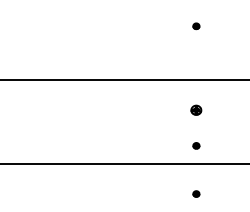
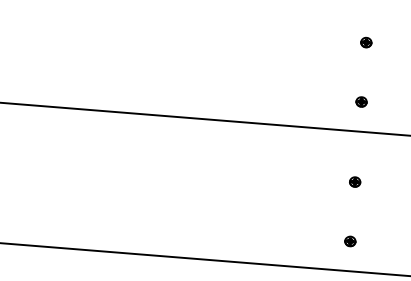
part: (196, 61) -> (361, 101), added
part: (196, 109) -> (355, 180), size x0.62

